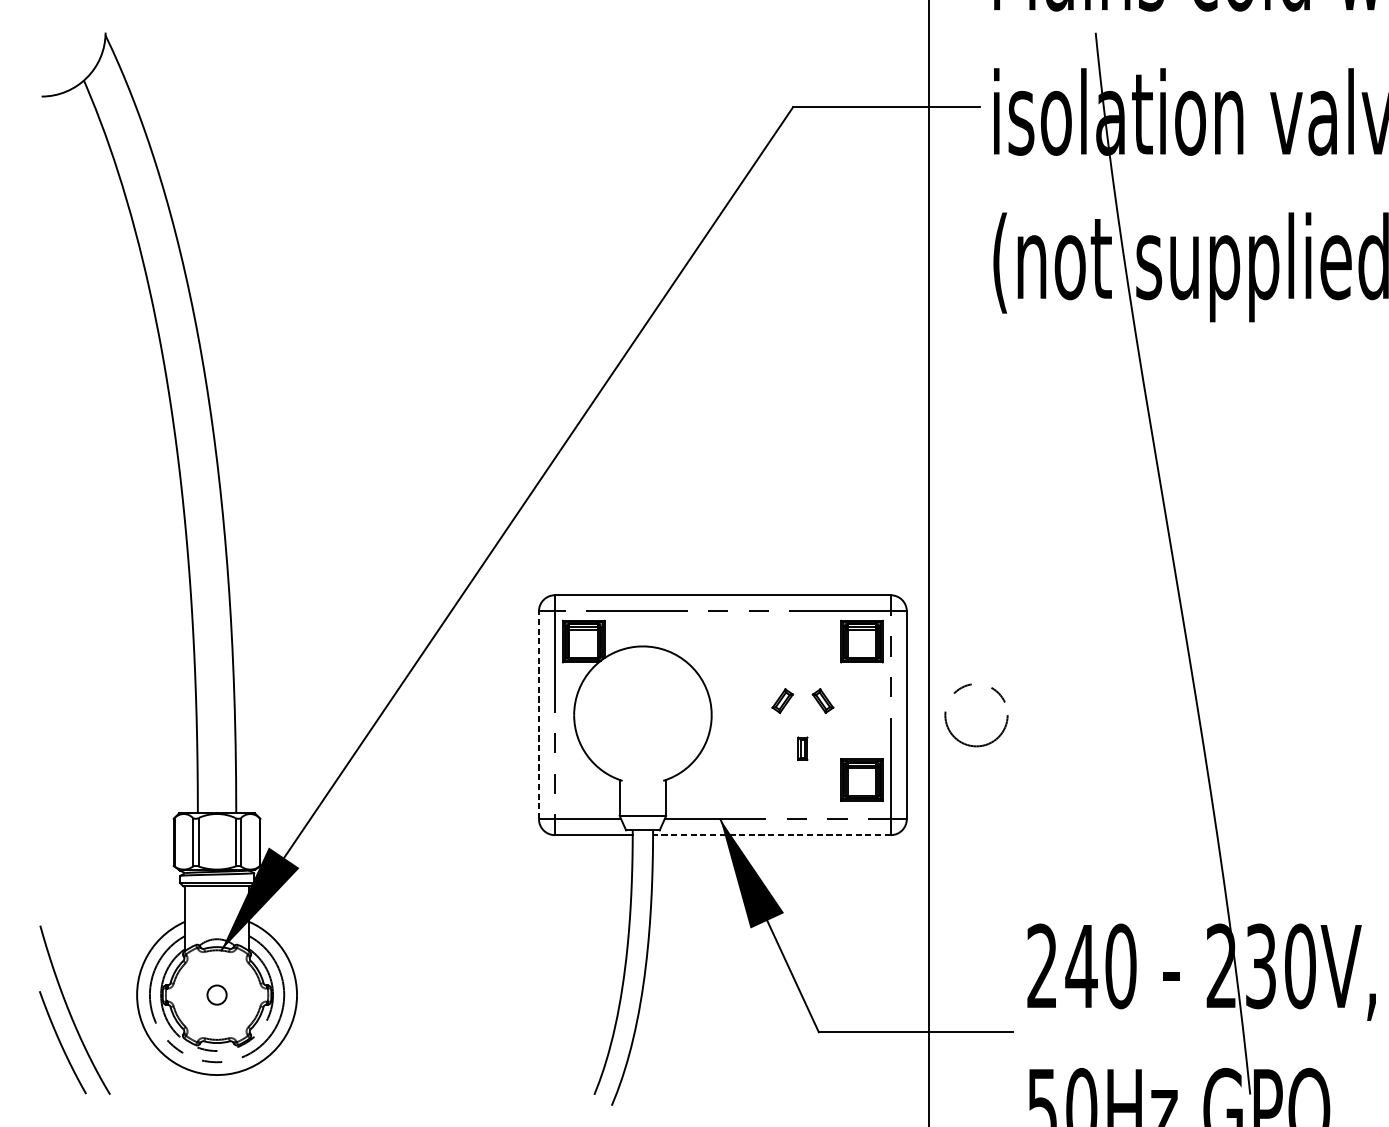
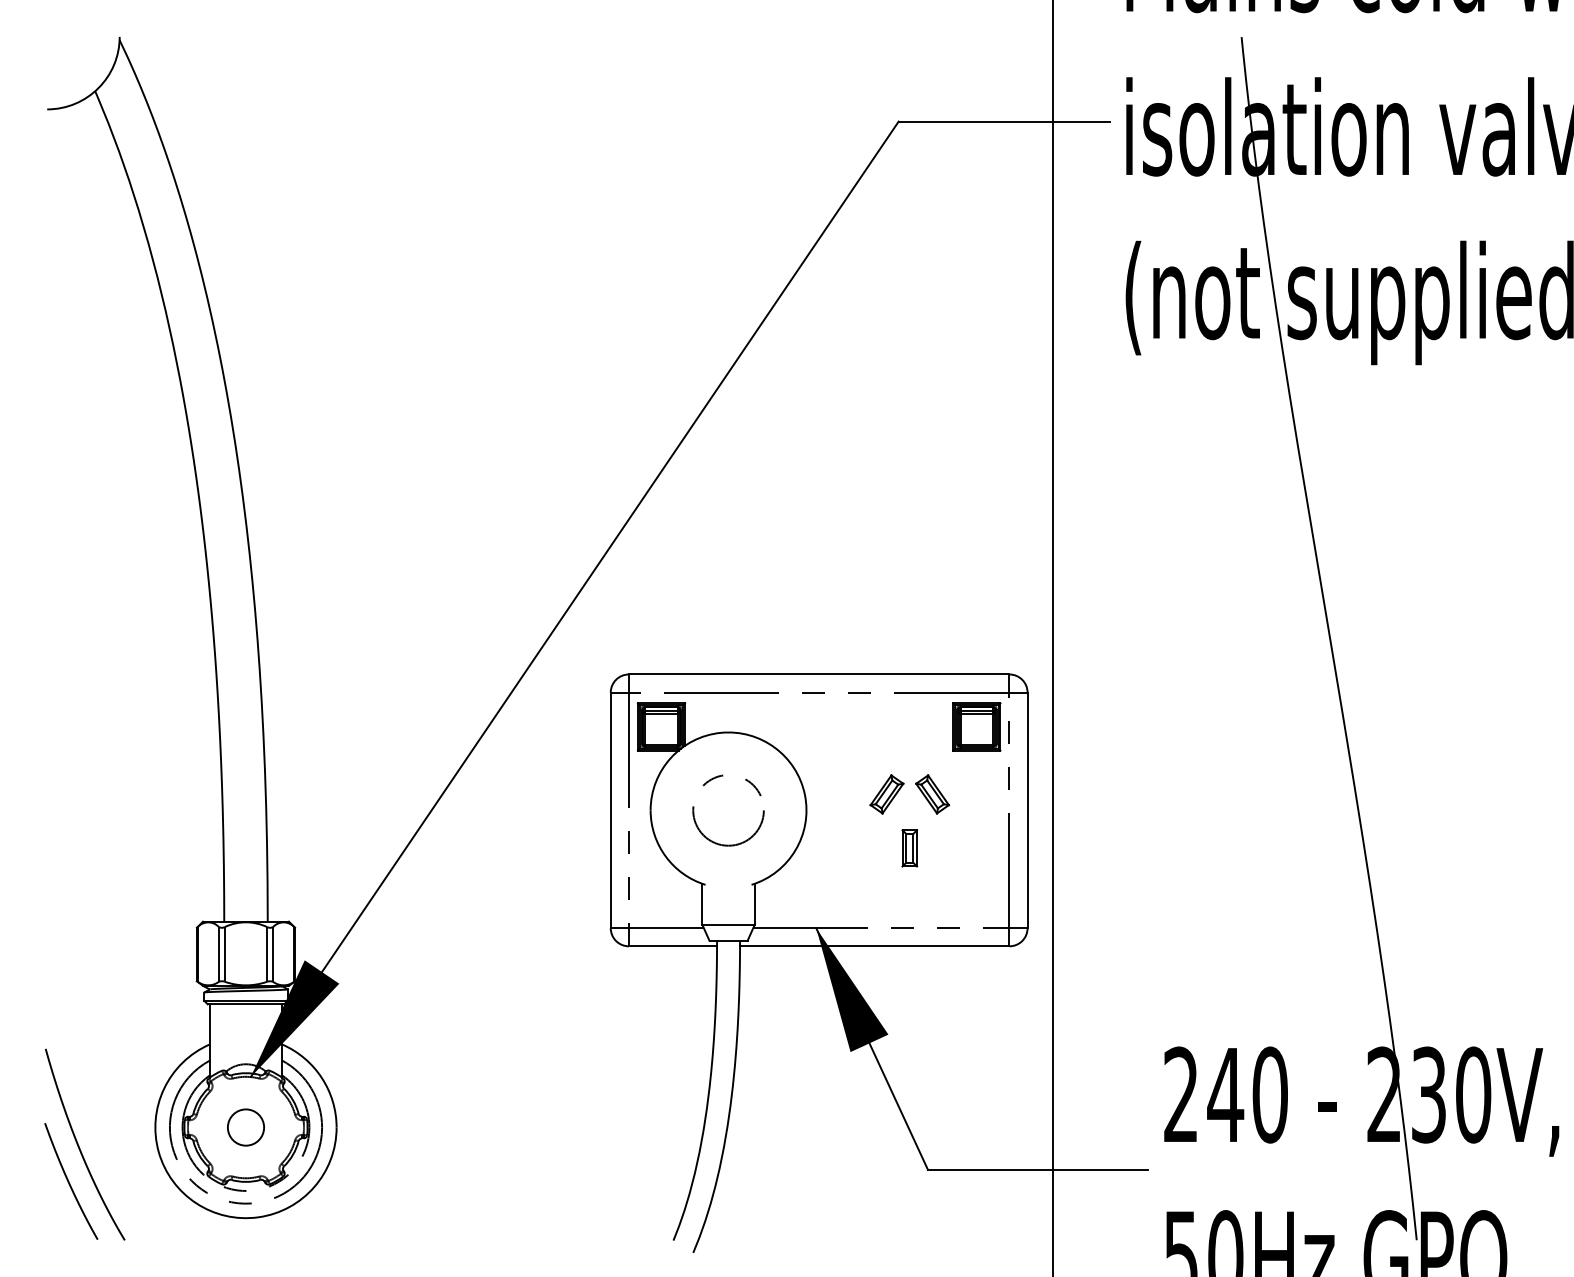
part: (782, 701) -> (886, 794), size x1.43
part: (822, 701) -> (932, 794), size x1.43
line: (538, 715) -> (610, 810), dashed -> solid
circle: (976, 715) -> (728, 810), moved
part: (802, 748) -> (909, 848), size x1.43
part: (861, 779) -> (976, 883), removed
line: (771, 835) -> (874, 946), dashed -> solid
circle: (216, 995) -> (245, 1127), size x1.67

